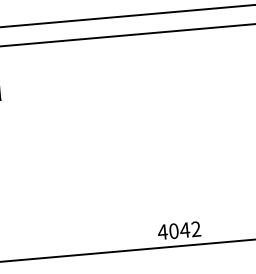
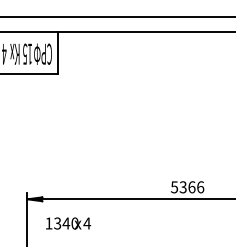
text: (179, 230) -> (187, 187), 4042 -> 5366

